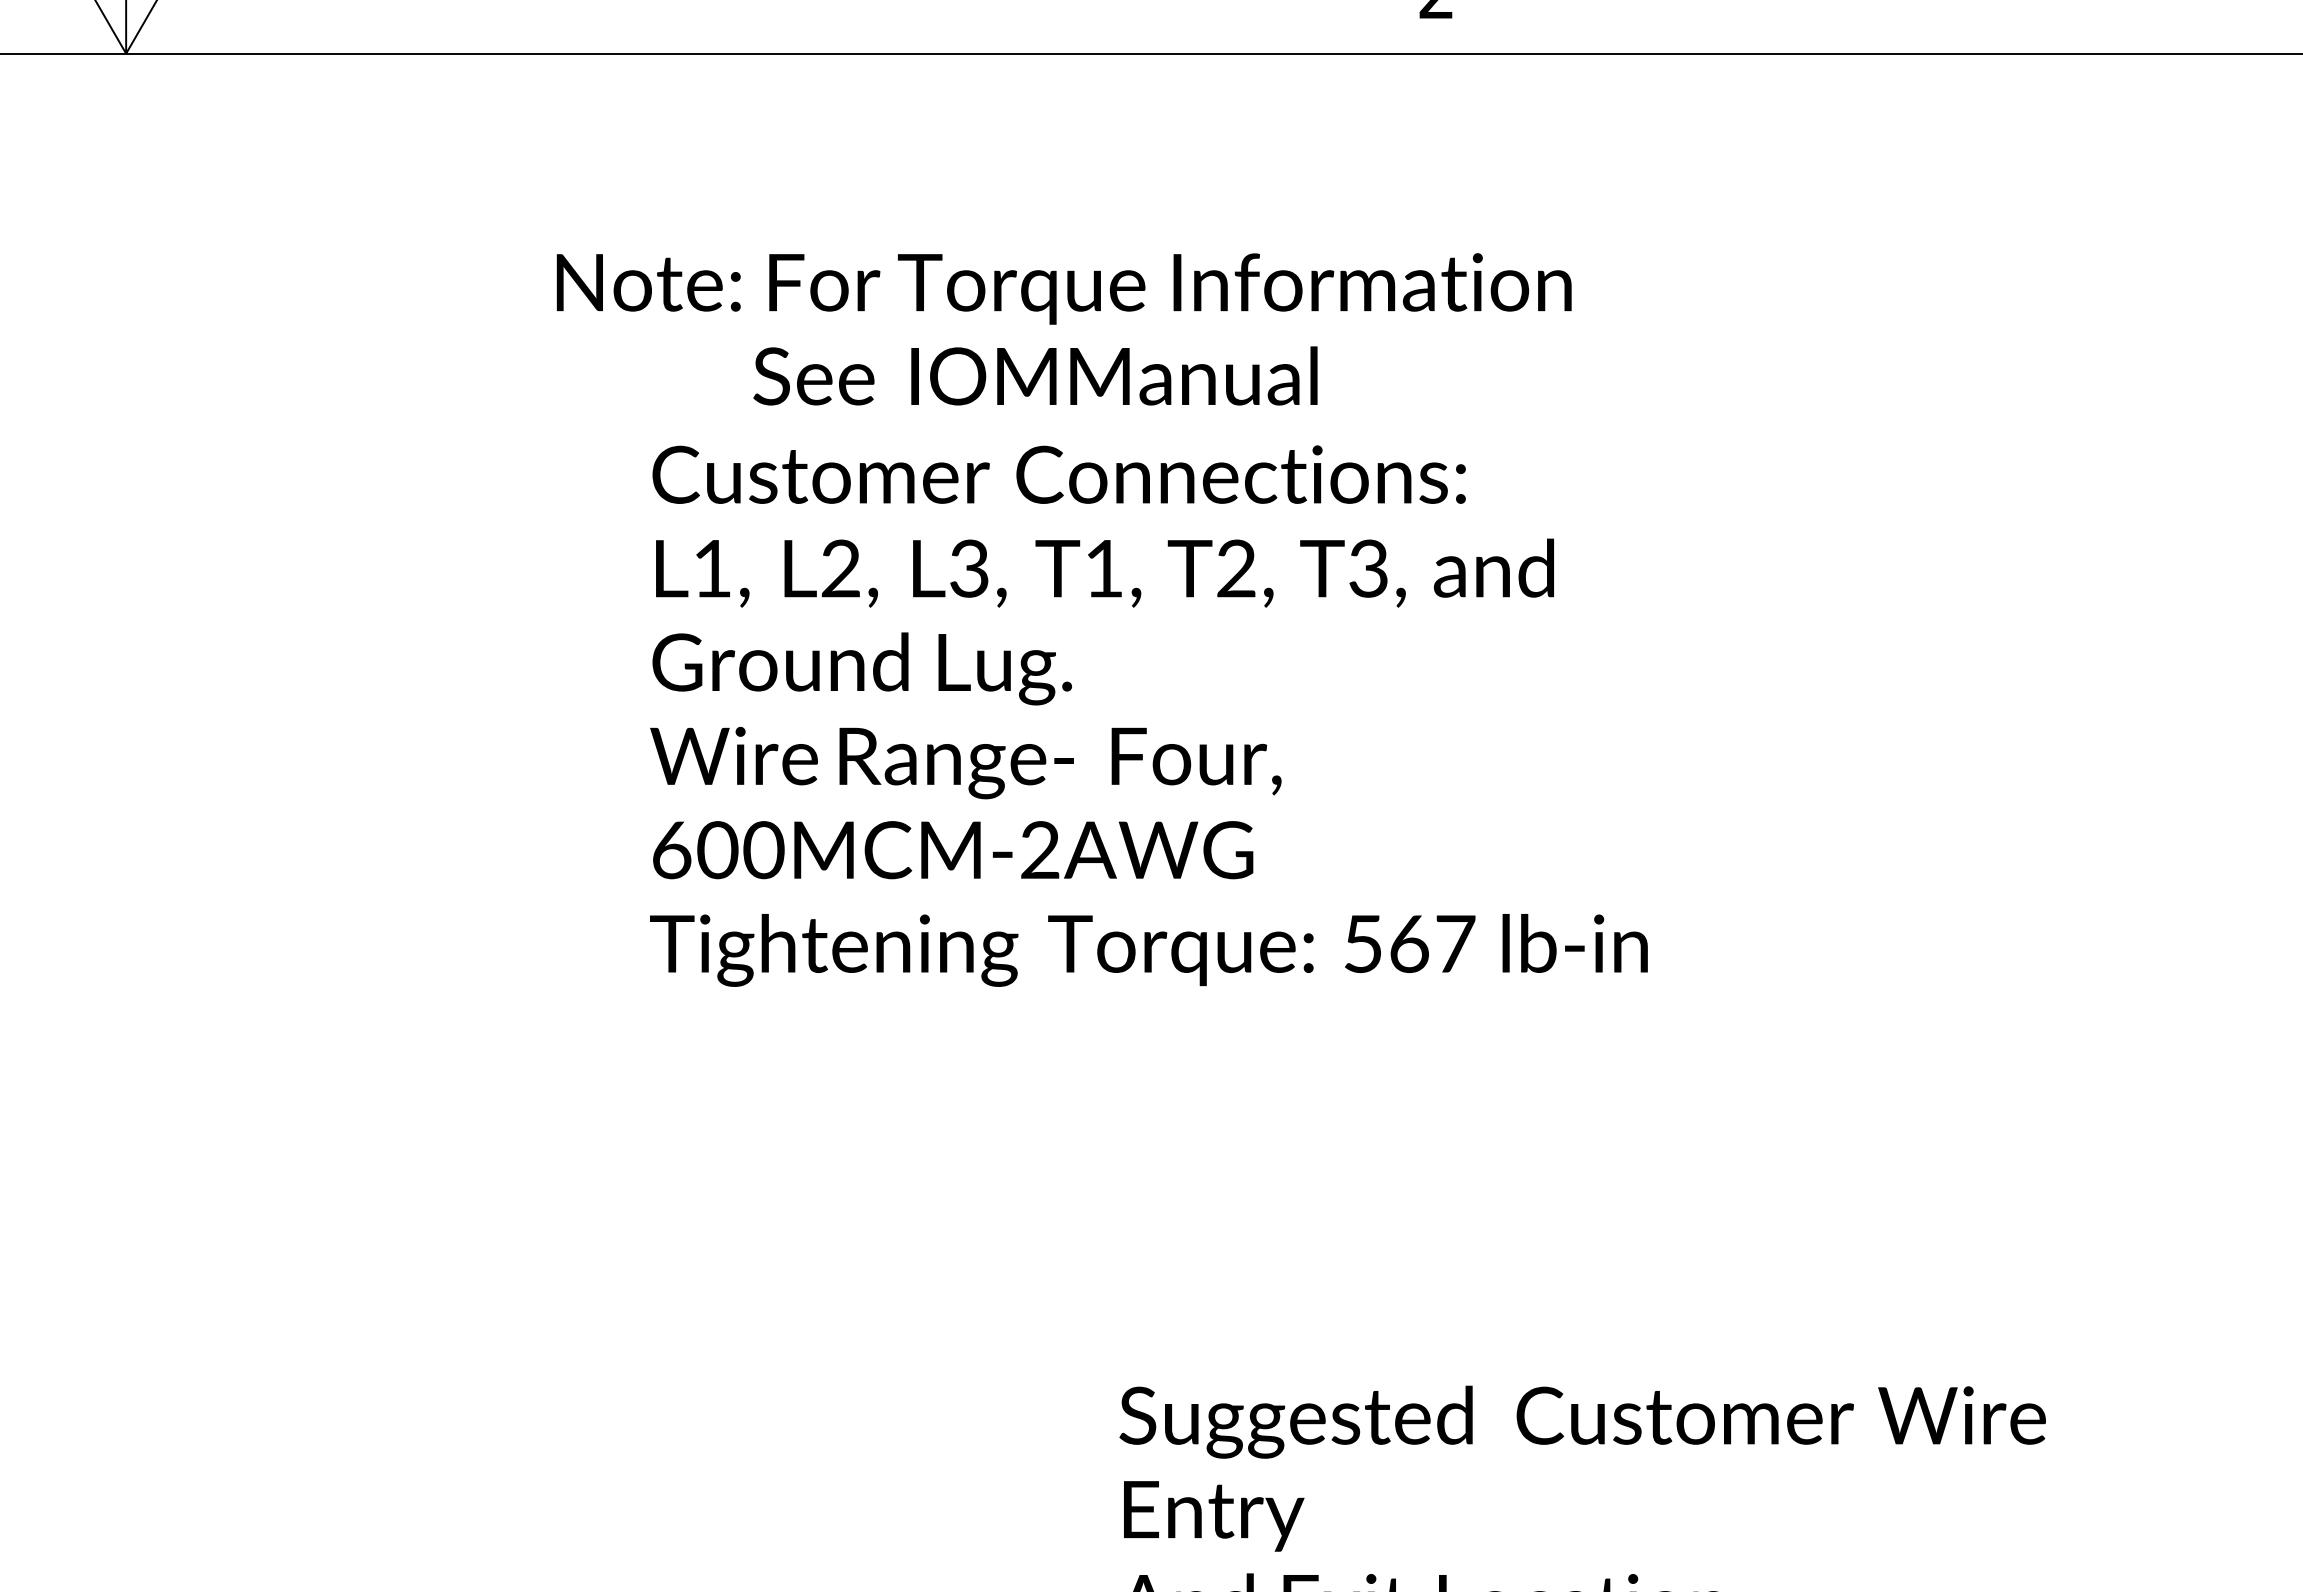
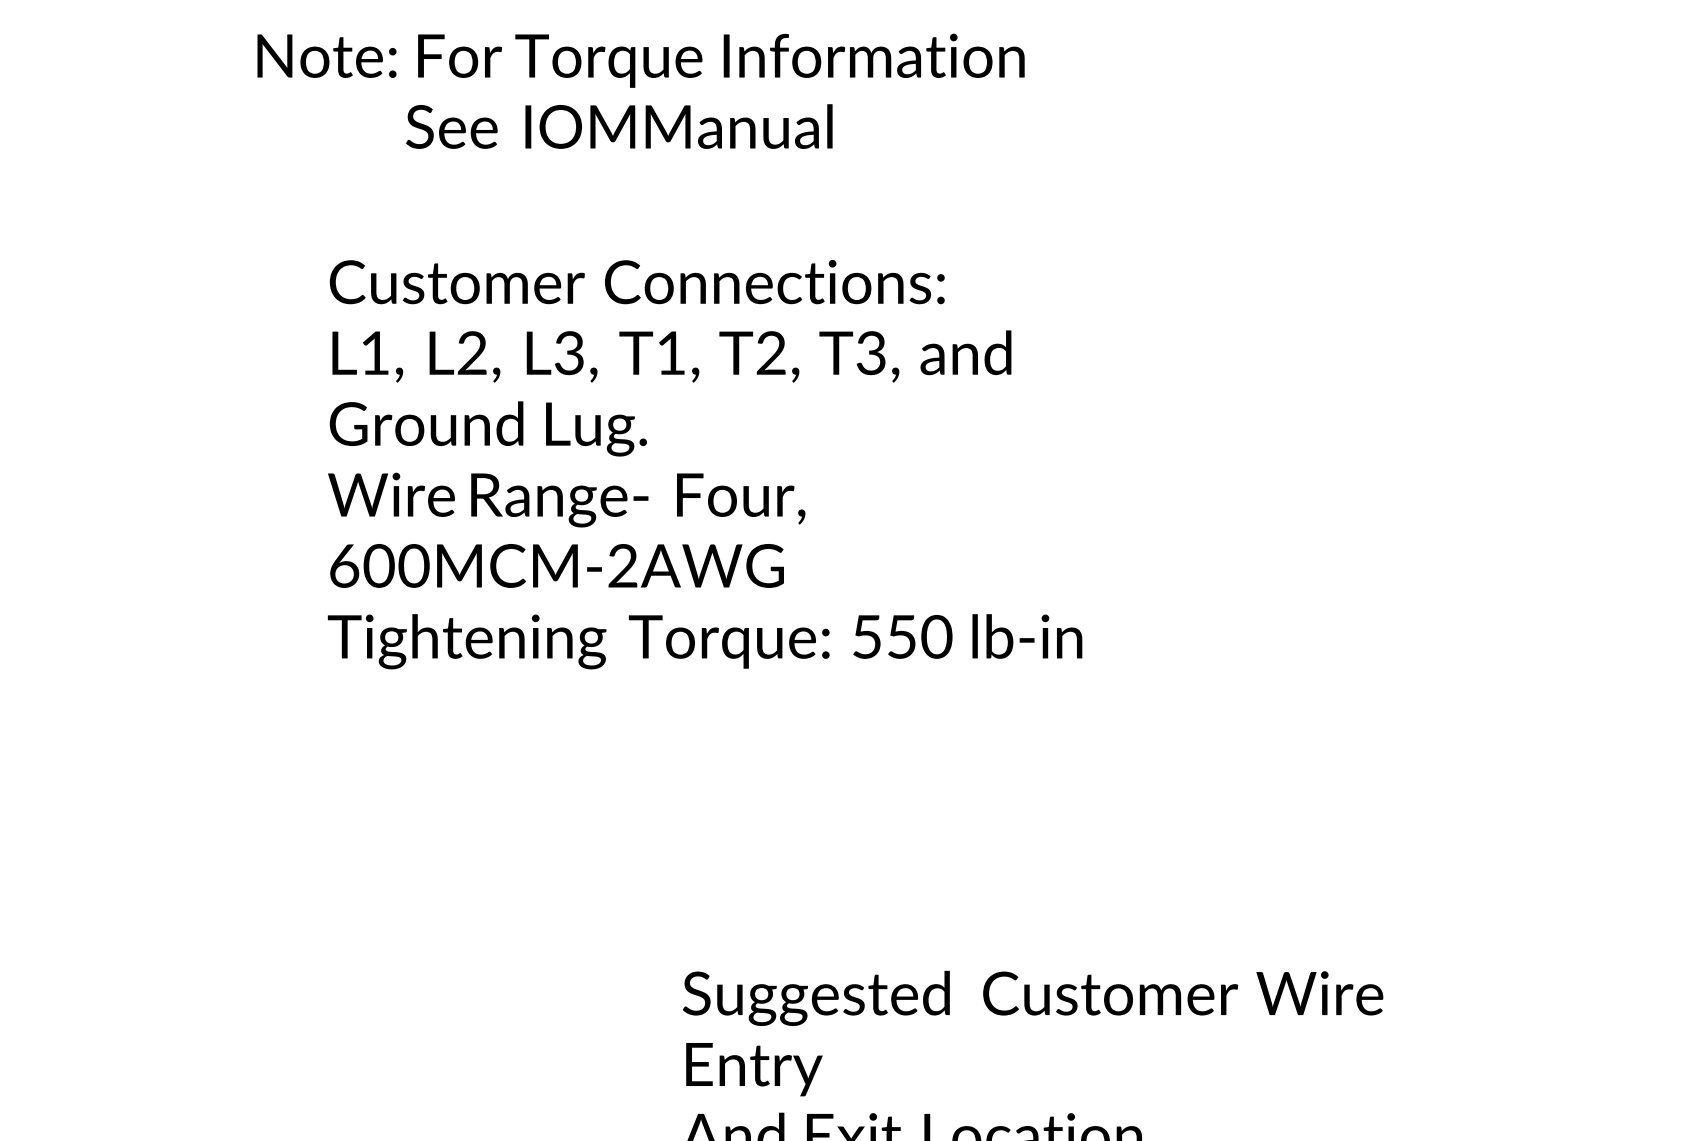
text: (1063, 329) -> (640, 91), moved
text: (1433, 943) -> (920, 636), 567 -> 550

